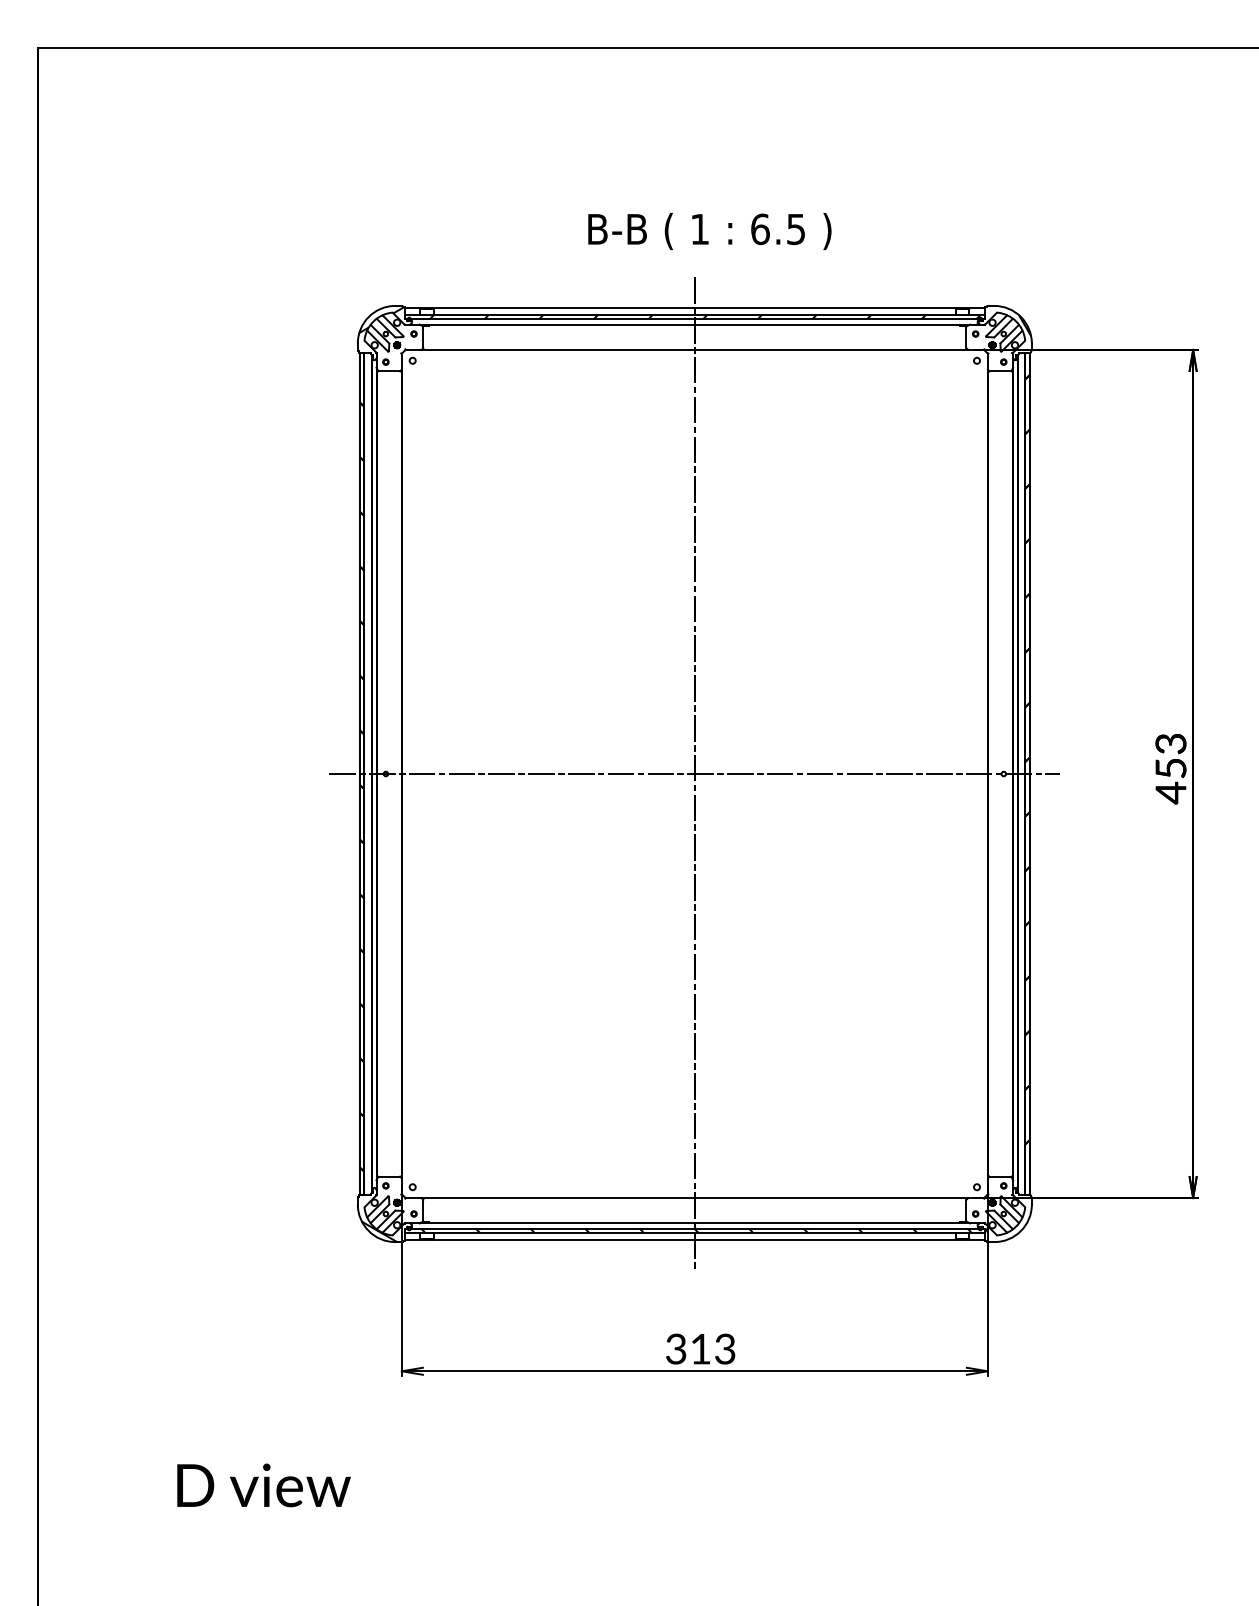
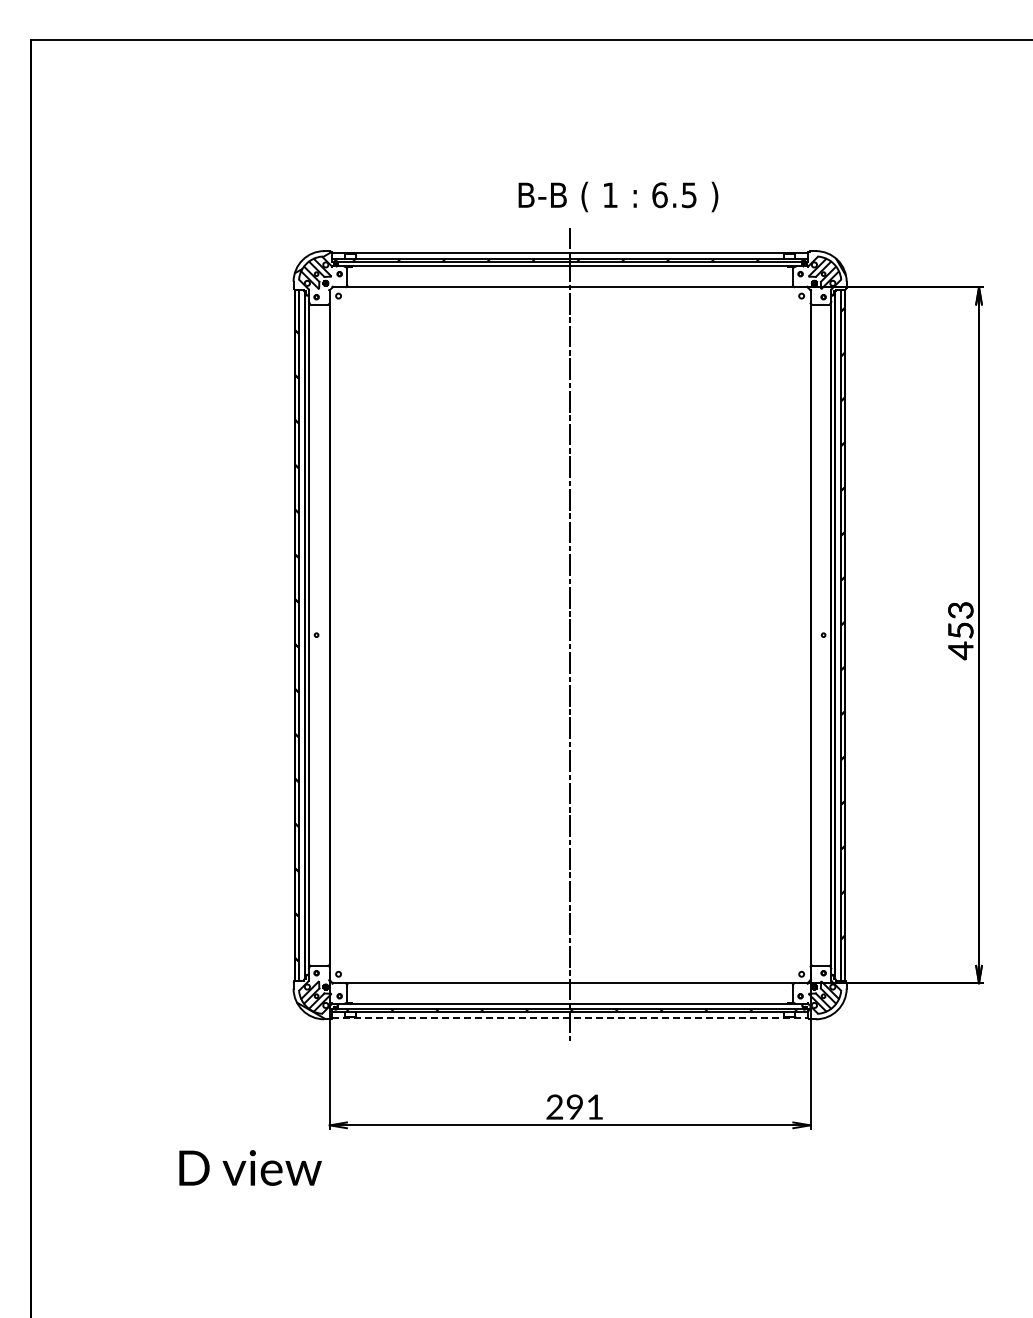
text: (709, 230) -> (618, 196), moved
line: (695, 774) -> (570, 635), removed
line: (695, 1239) -> (570, 1017), solid -> dashed
text: (700, 1348) -> (574, 1106), 313 -> 291
text: (263, 1484) -> (250, 1167), moved

